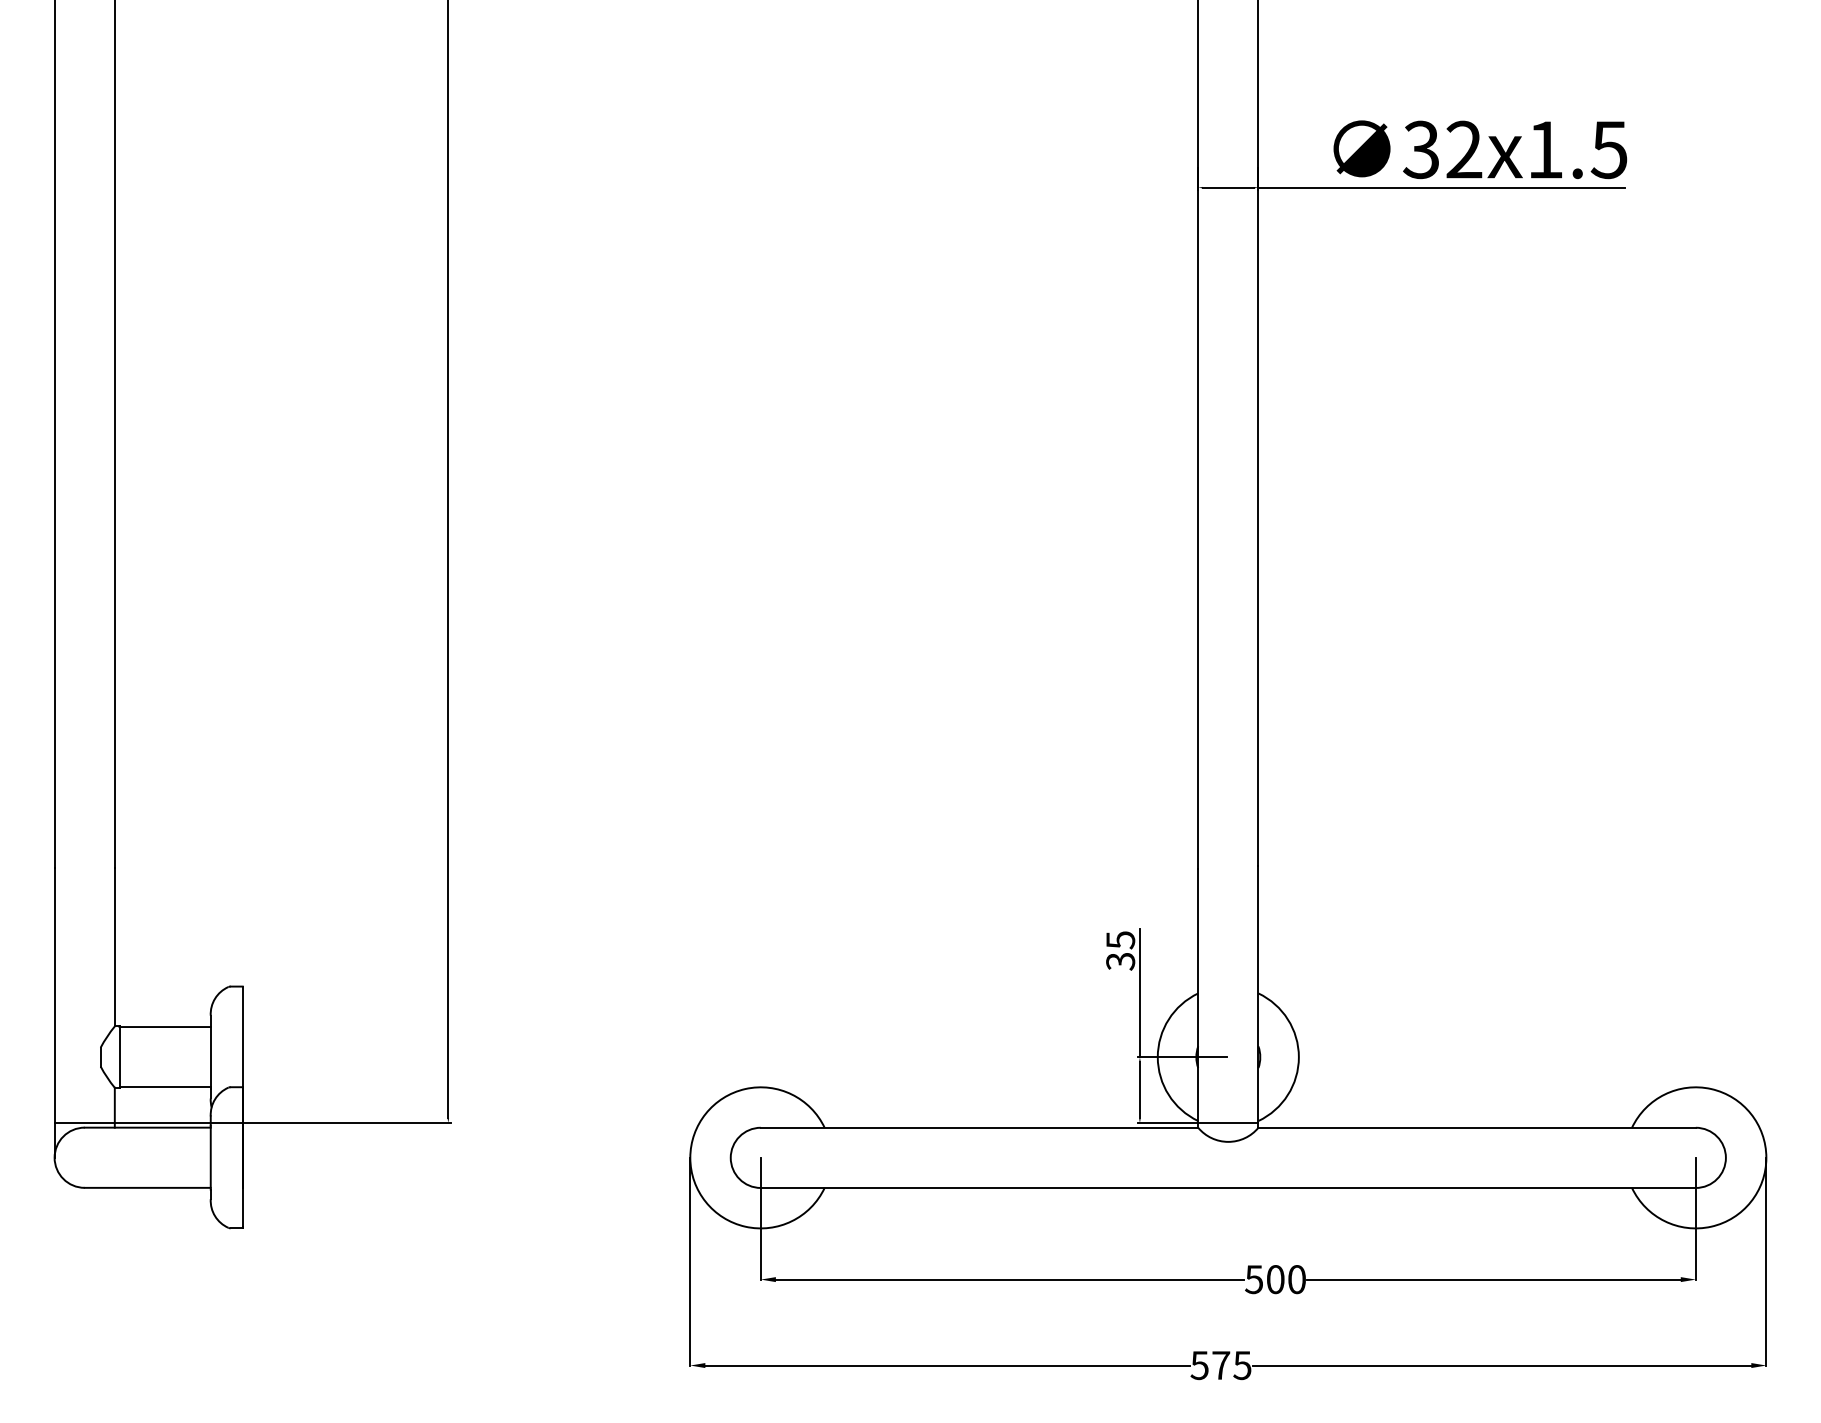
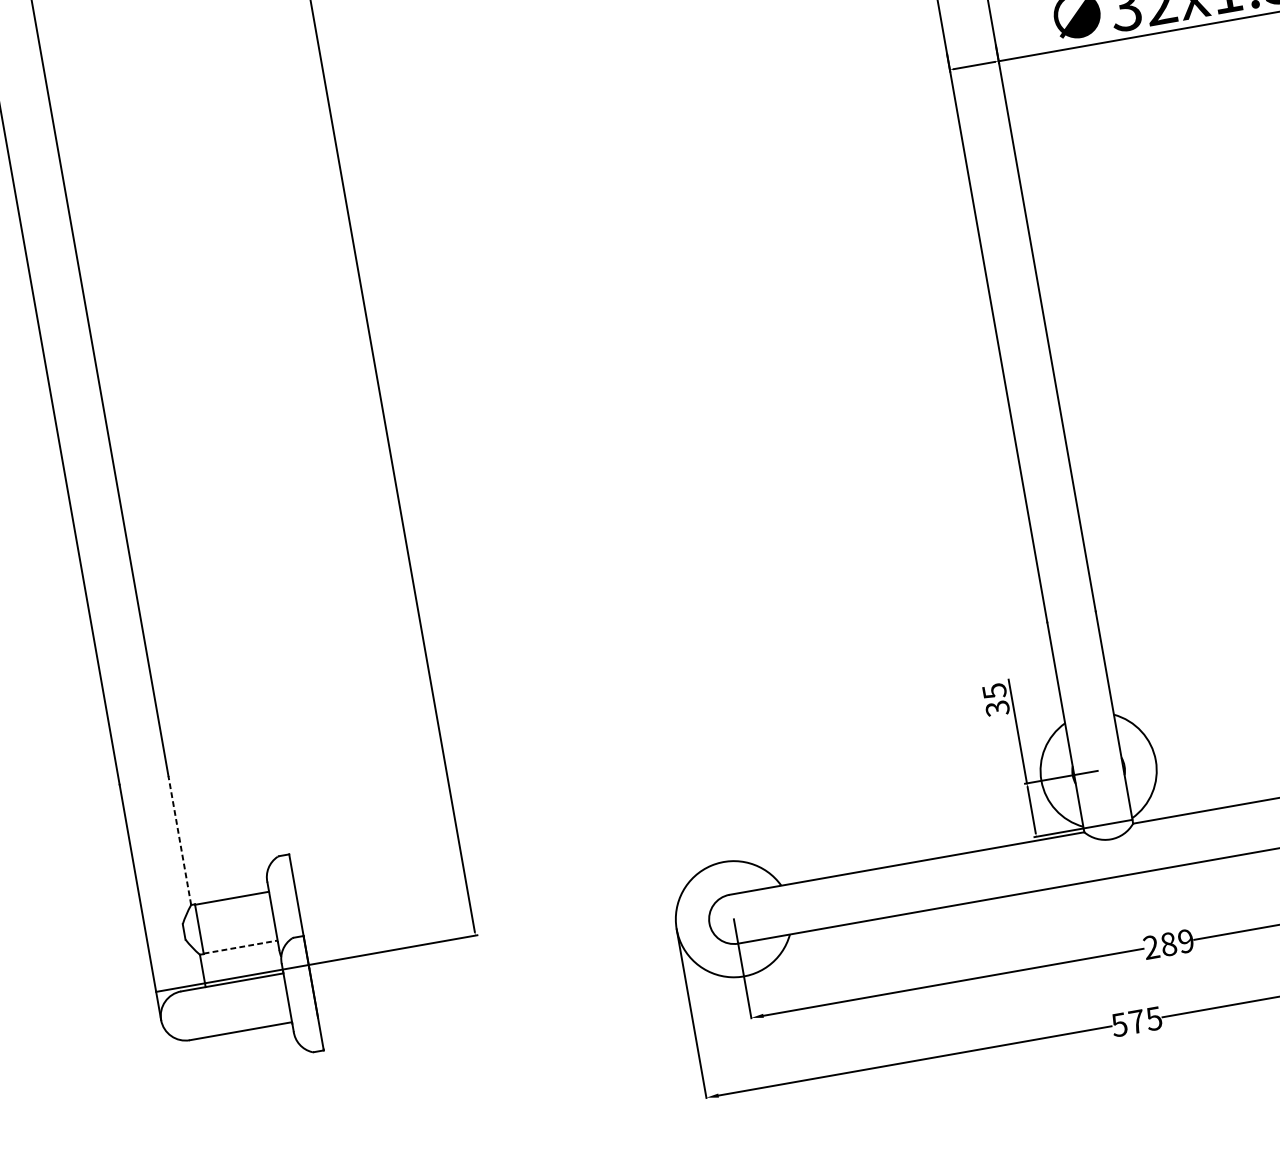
line: (114, 946) -> (179, 840), solid -> dashed
line: (165, 1087) -> (241, 947), solid -> dashed
text: (1275, 1279) -> (1168, 944), 500 -> 289

